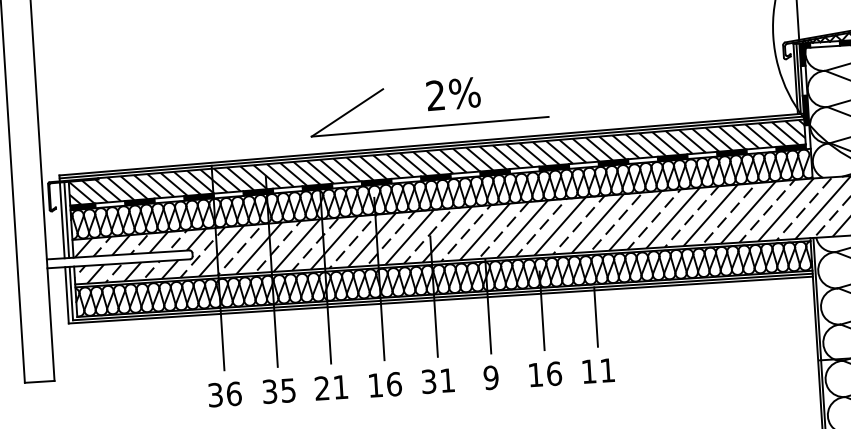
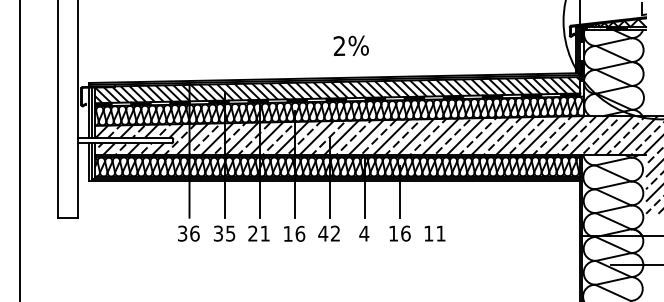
part: (429, 125) -> (334, 65), removed
line: (595, 316) -> (435, 197), removed
text: (491, 377) -> (364, 233), 9 -> 4
text: (436, 380) -> (328, 233), 31 -> 42

